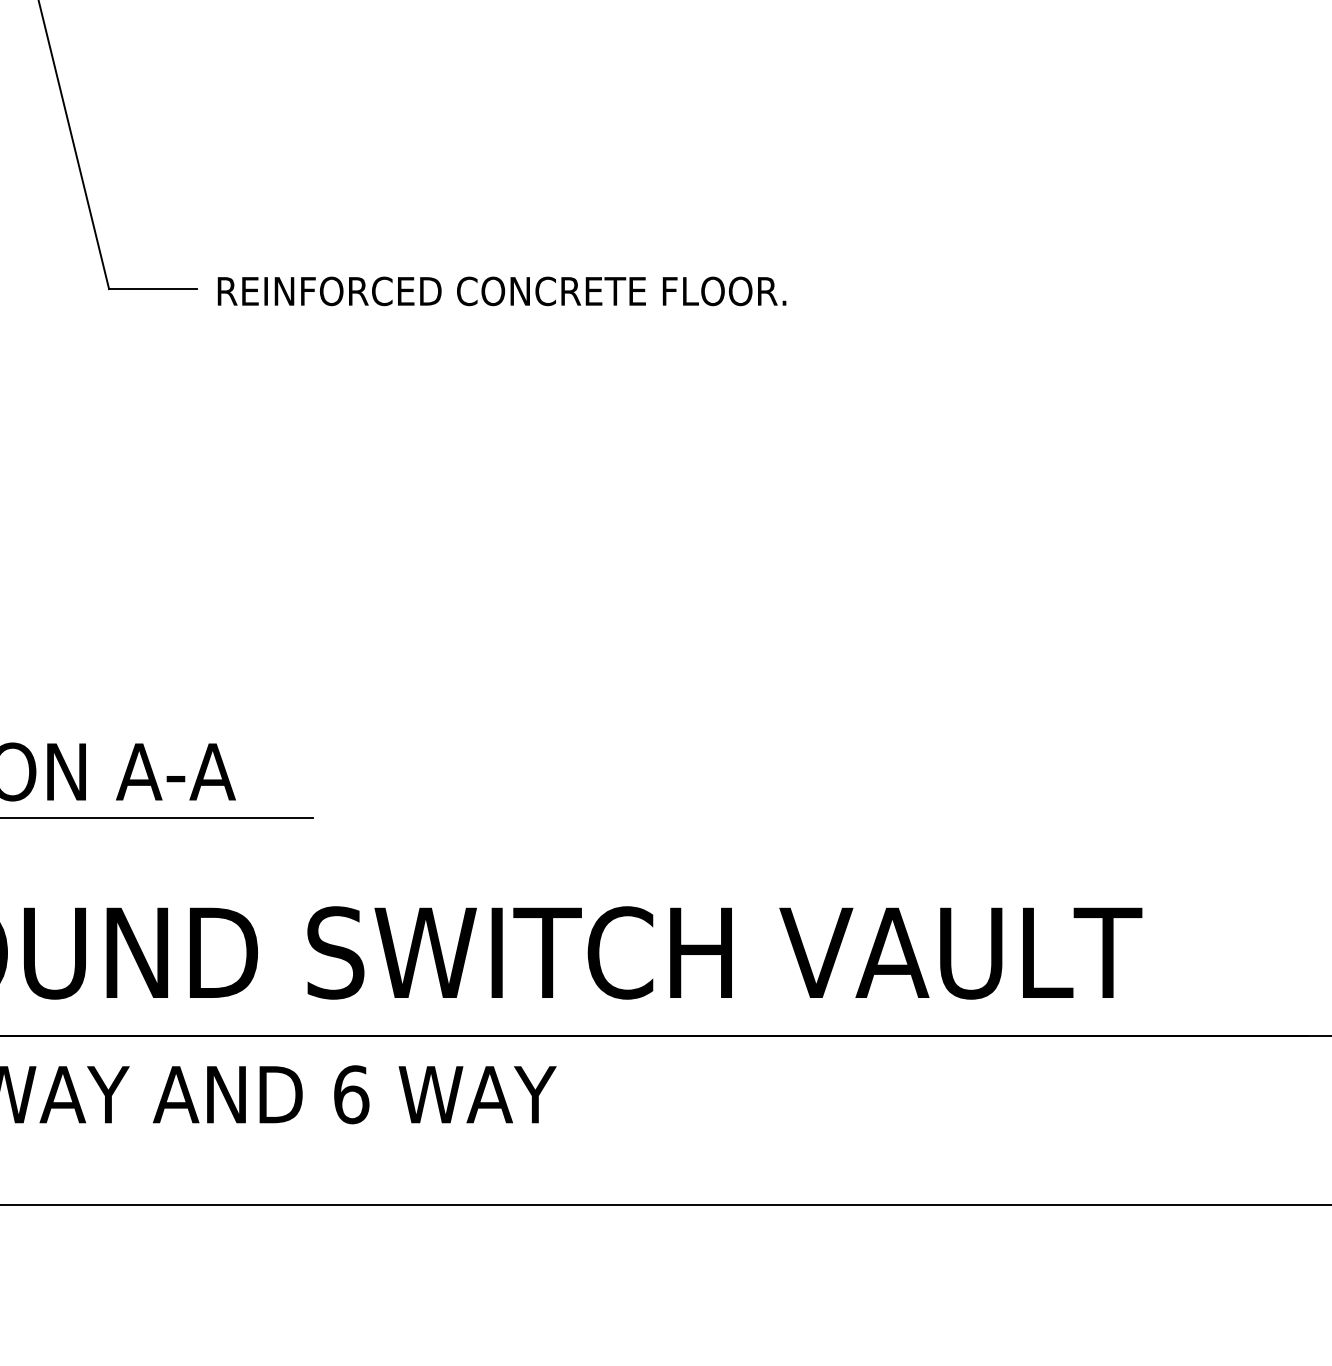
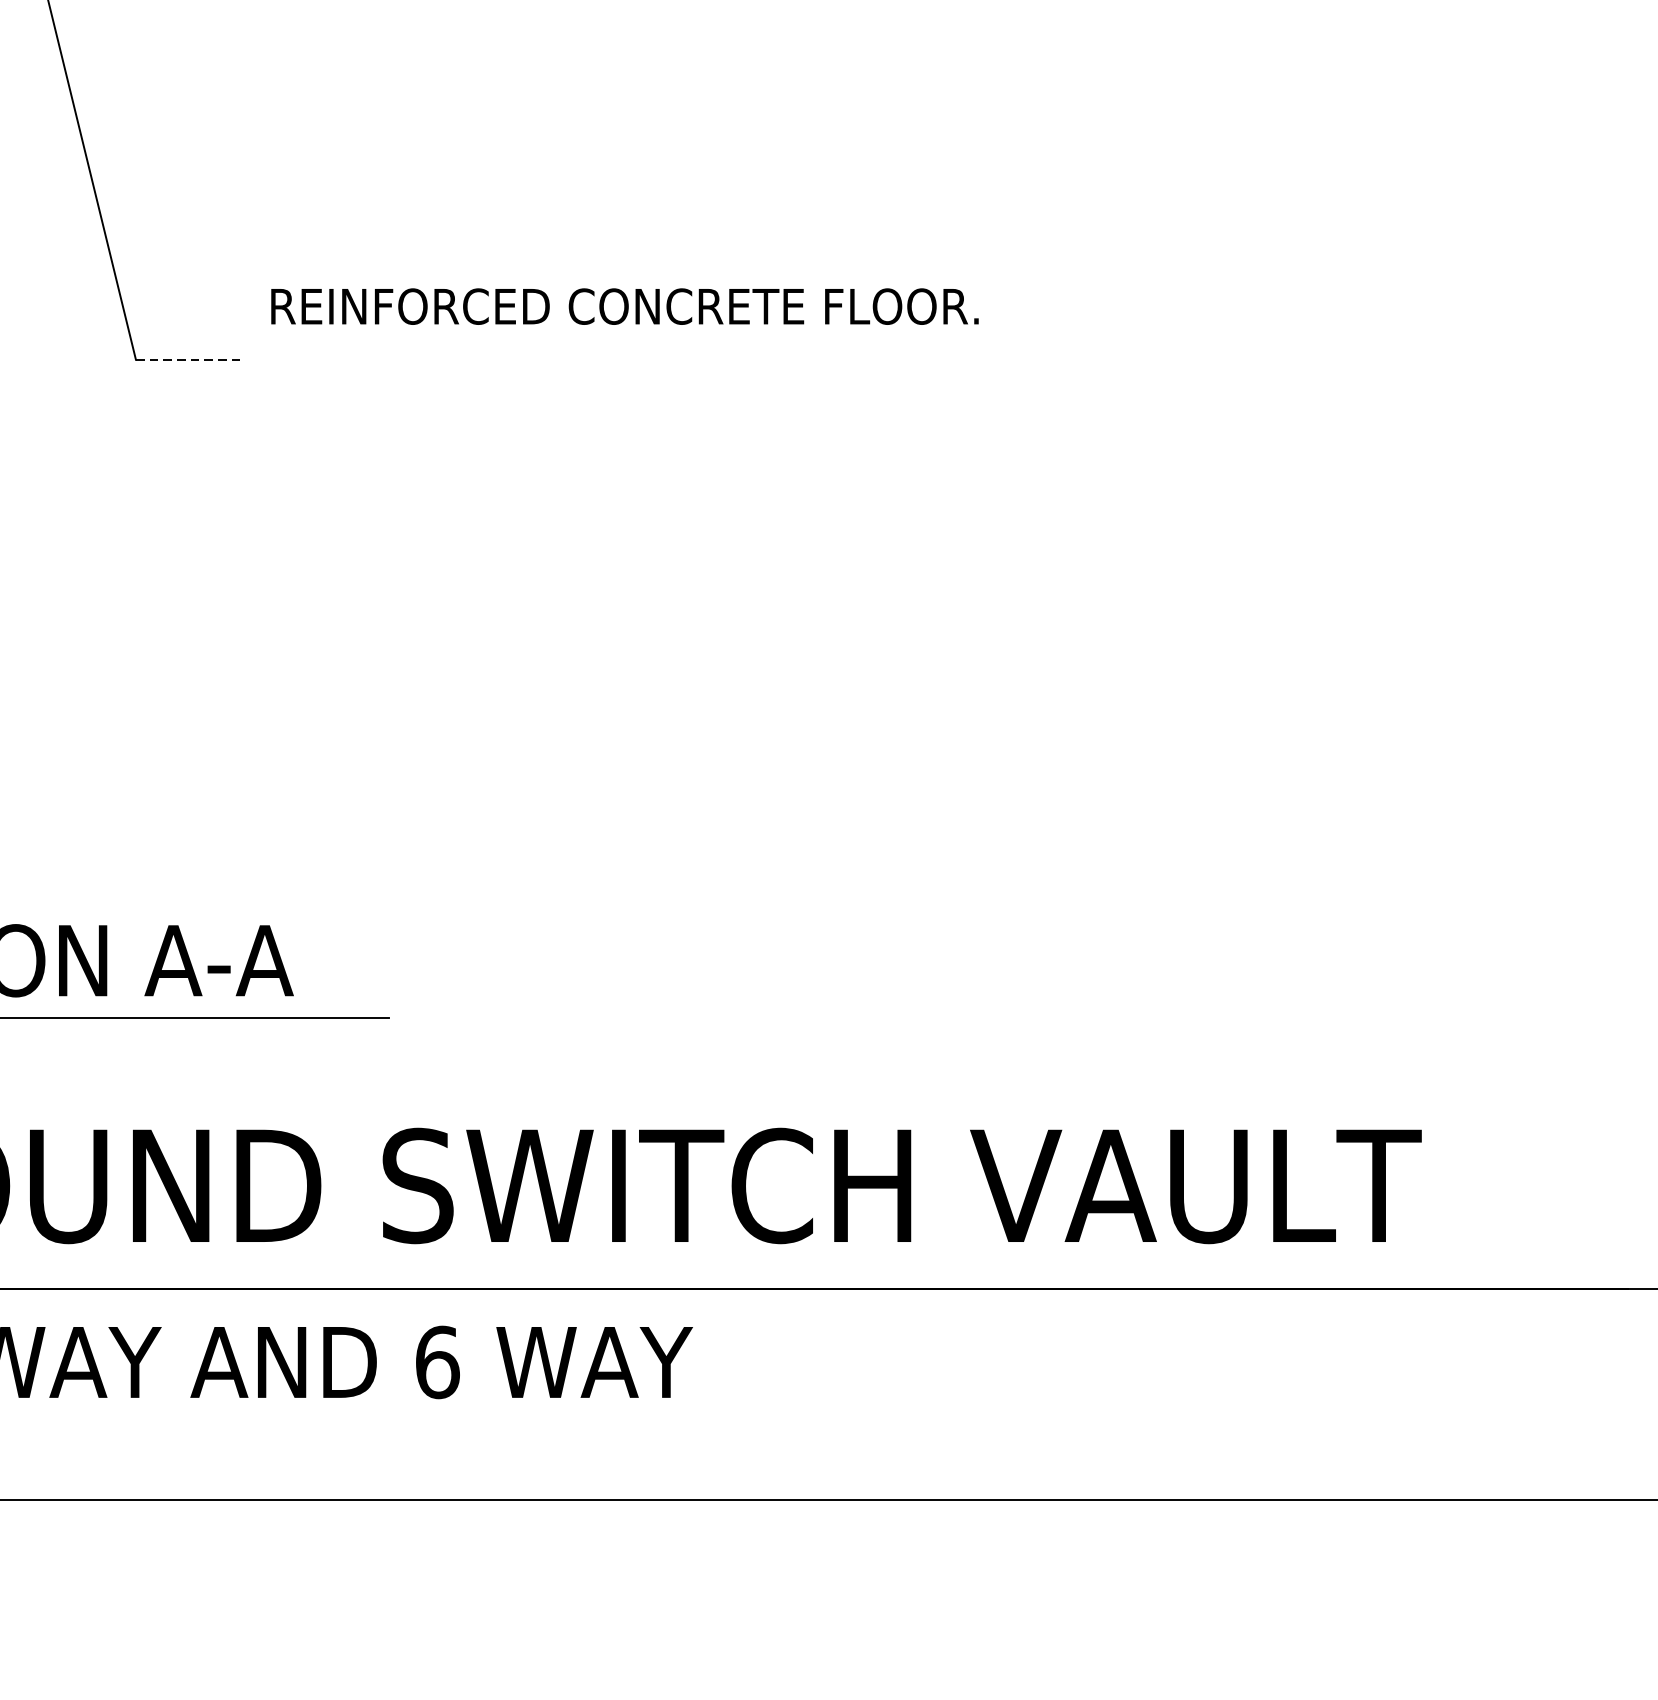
line: (153, 289) -> (191, 360), solid -> dashed
text: (501, 291) -> (624, 306), moved

